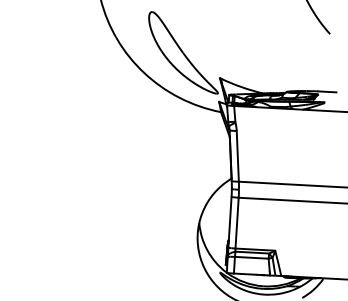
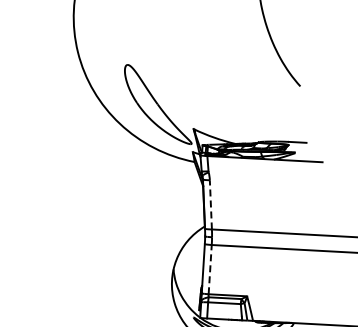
line: (237, 155) -> (210, 204), solid -> dashed
line: (237, 223) -> (210, 269), solid -> dashed

